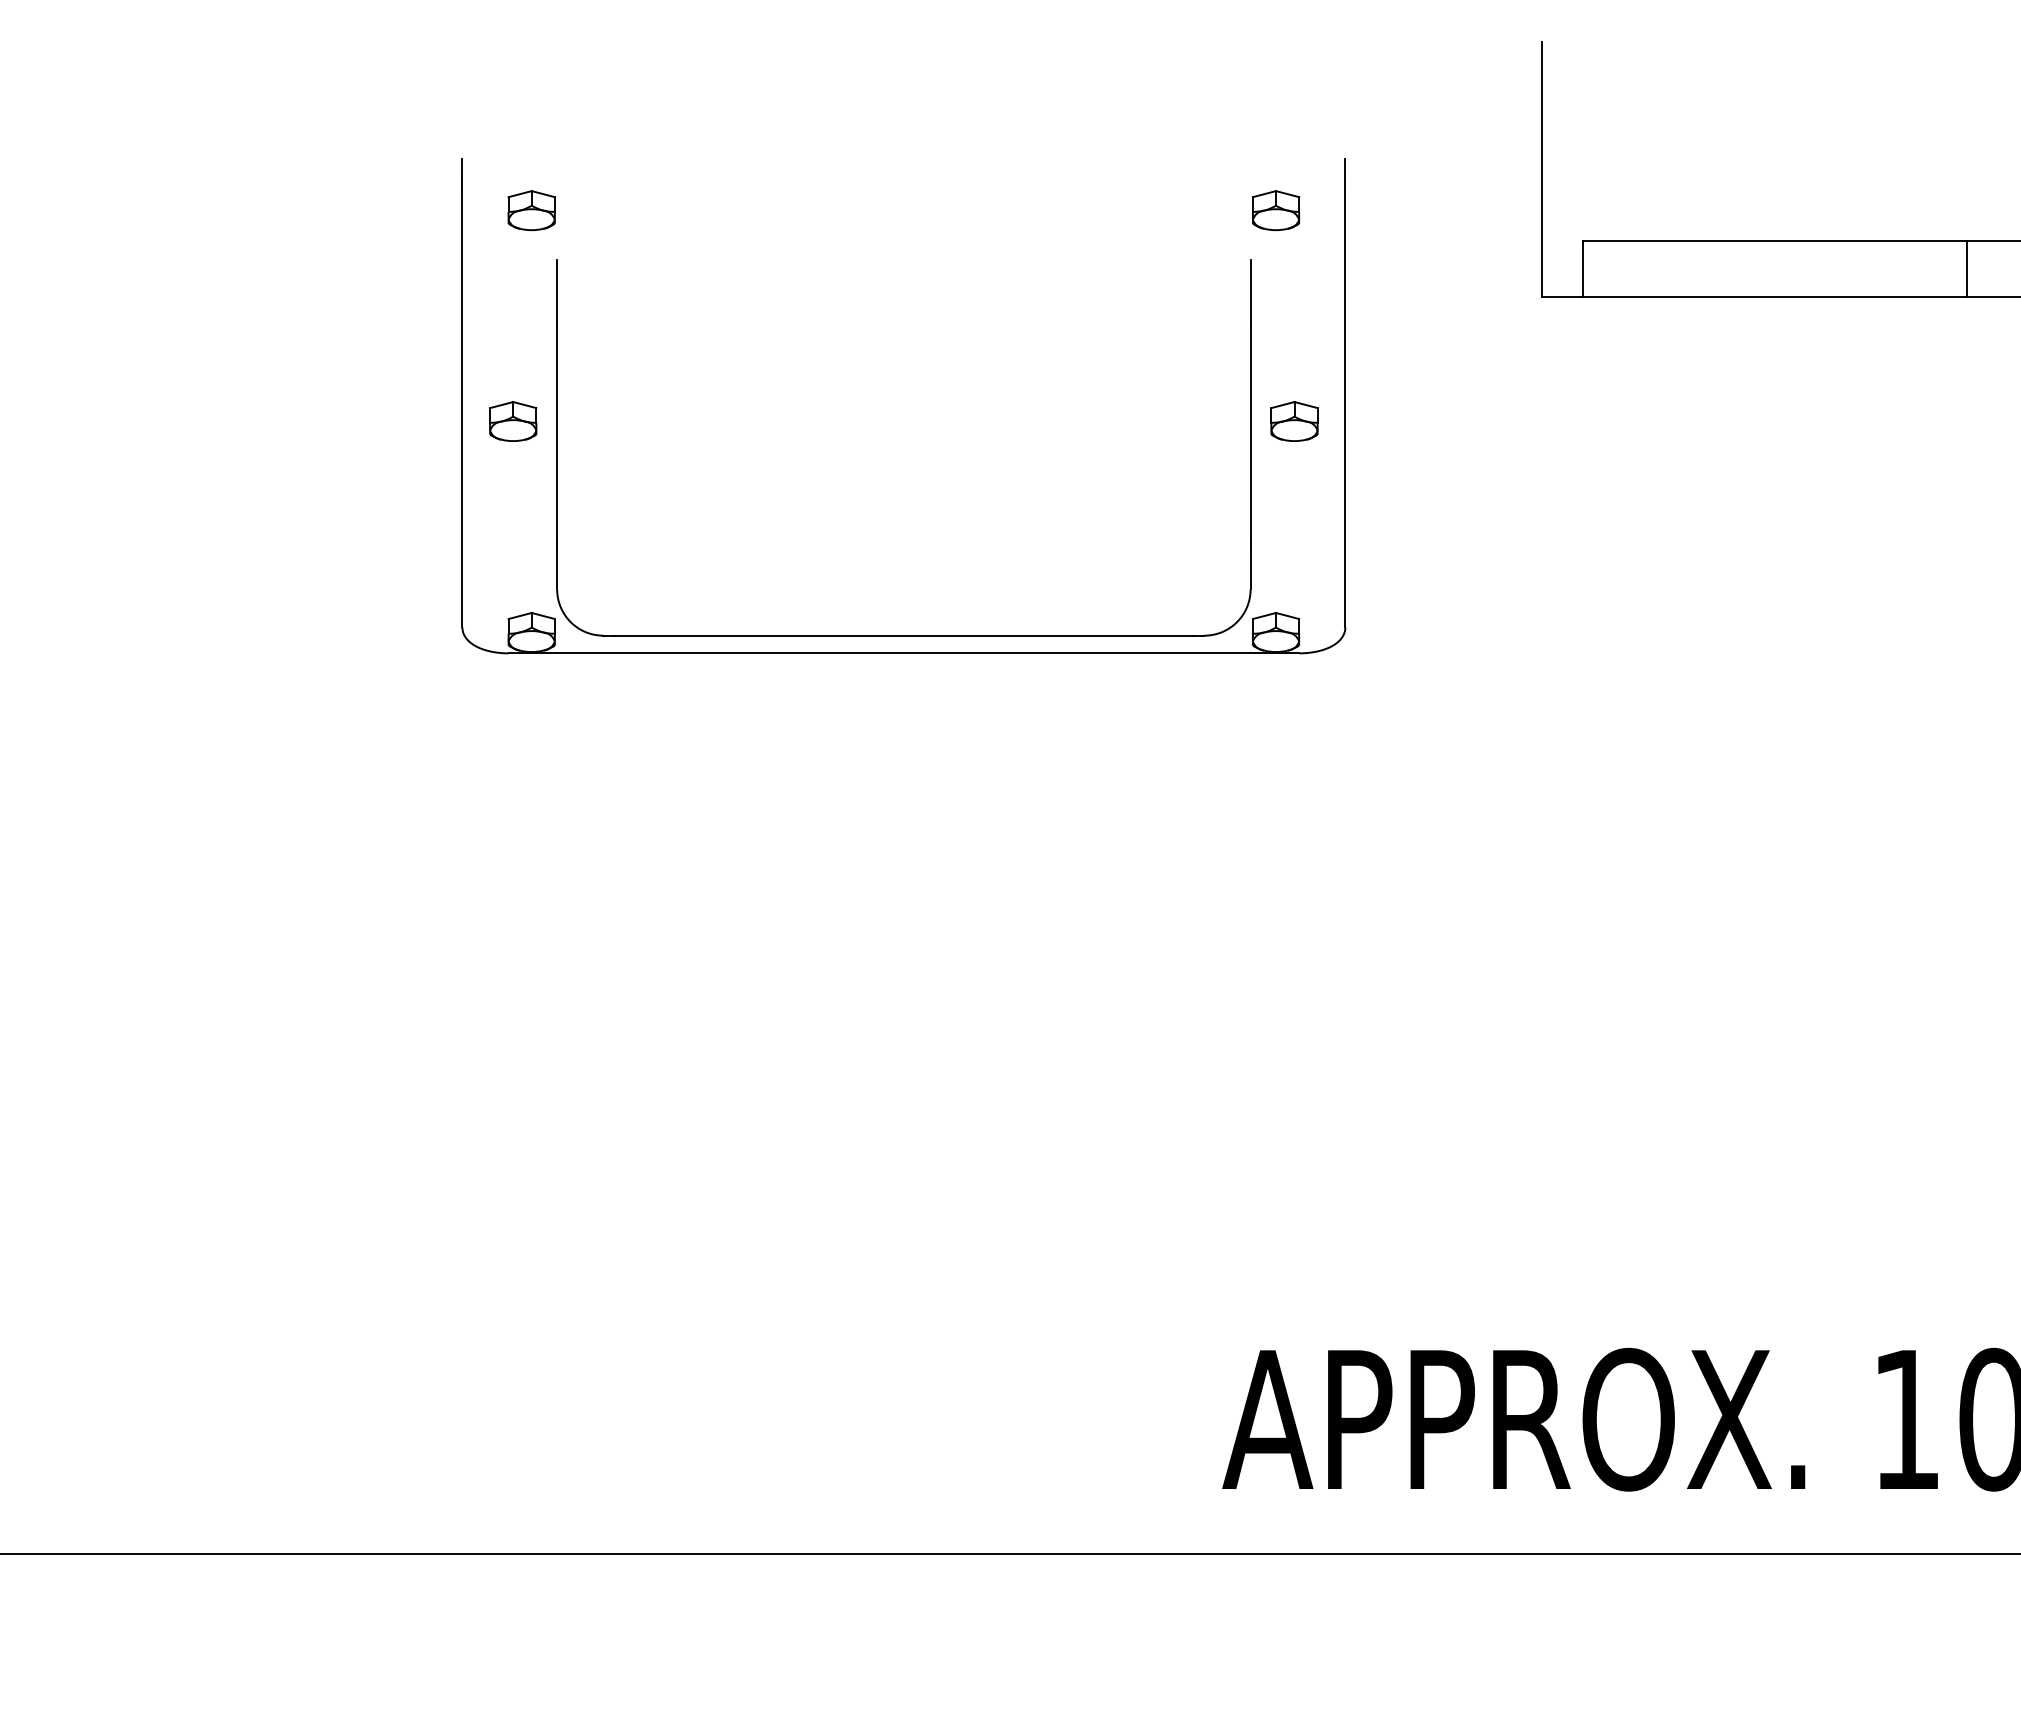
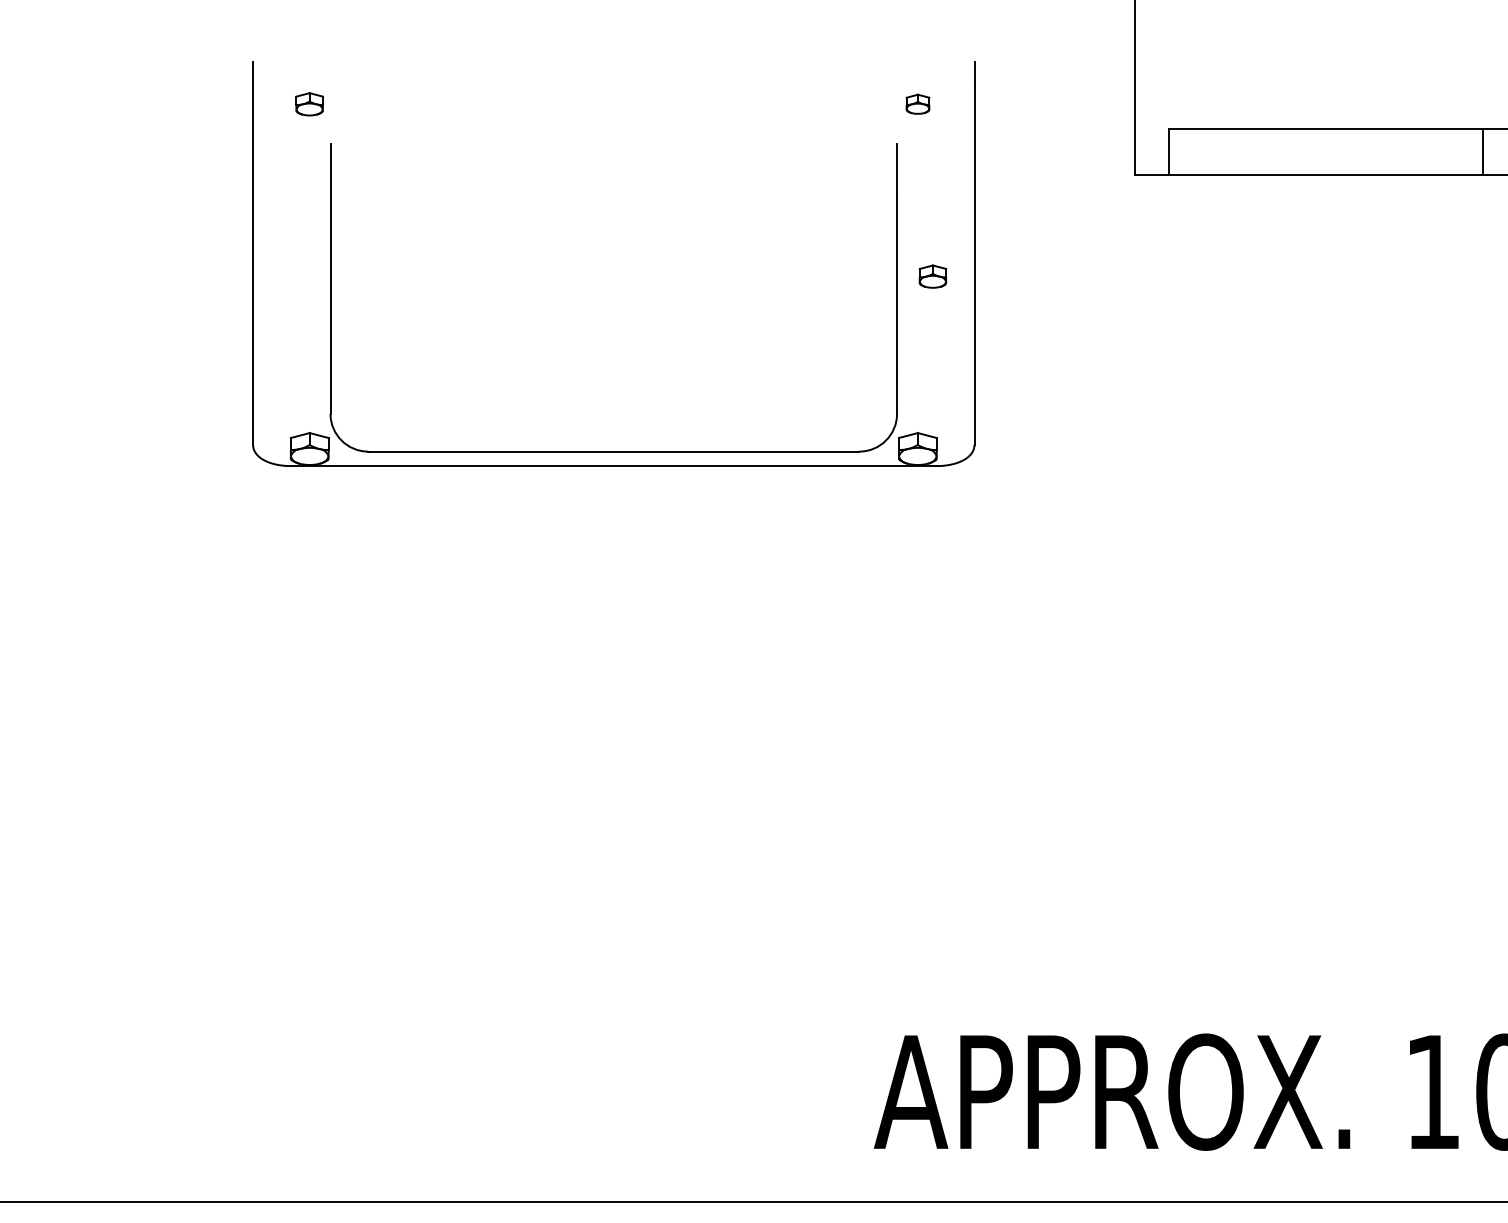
part: (531, 210) -> (309, 104), size x0.7
part: (1276, 210) -> (918, 104), size x0.6
part: (513, 421) -> (294, 276), removed
part: (1294, 421) -> (932, 276), size x0.7

